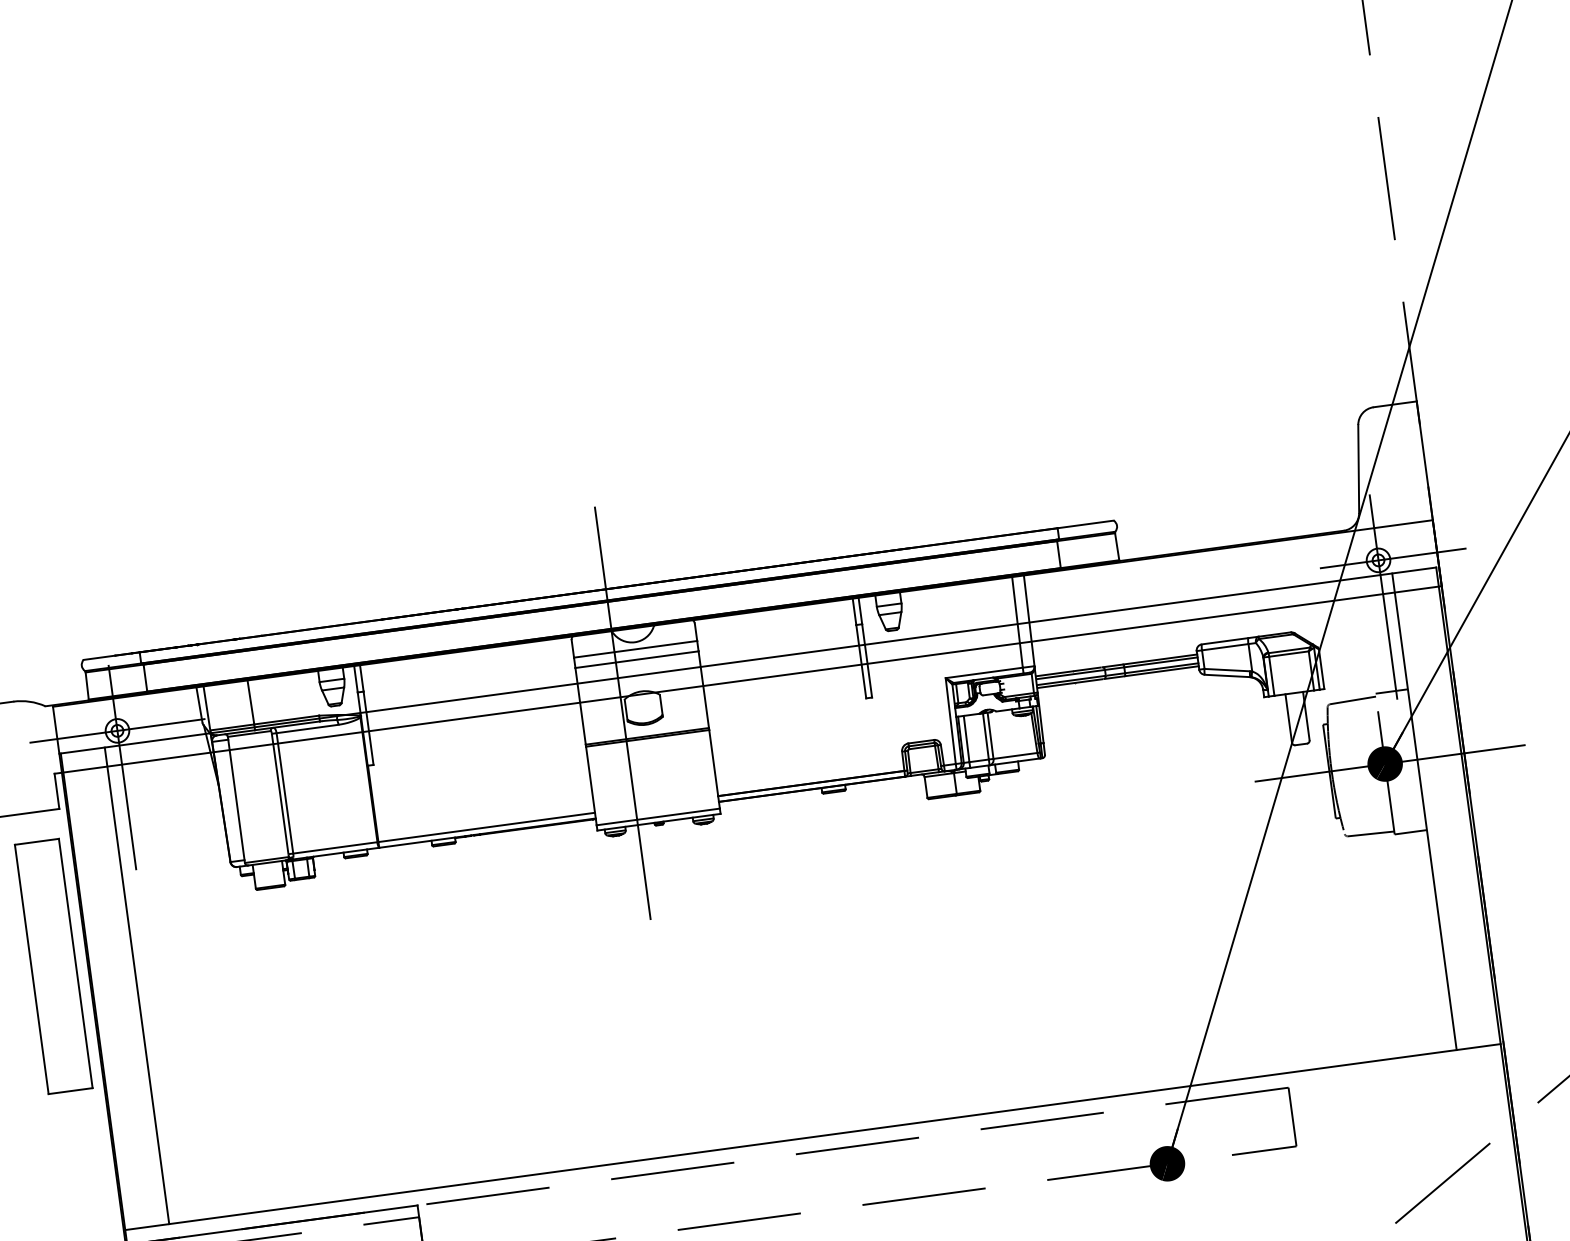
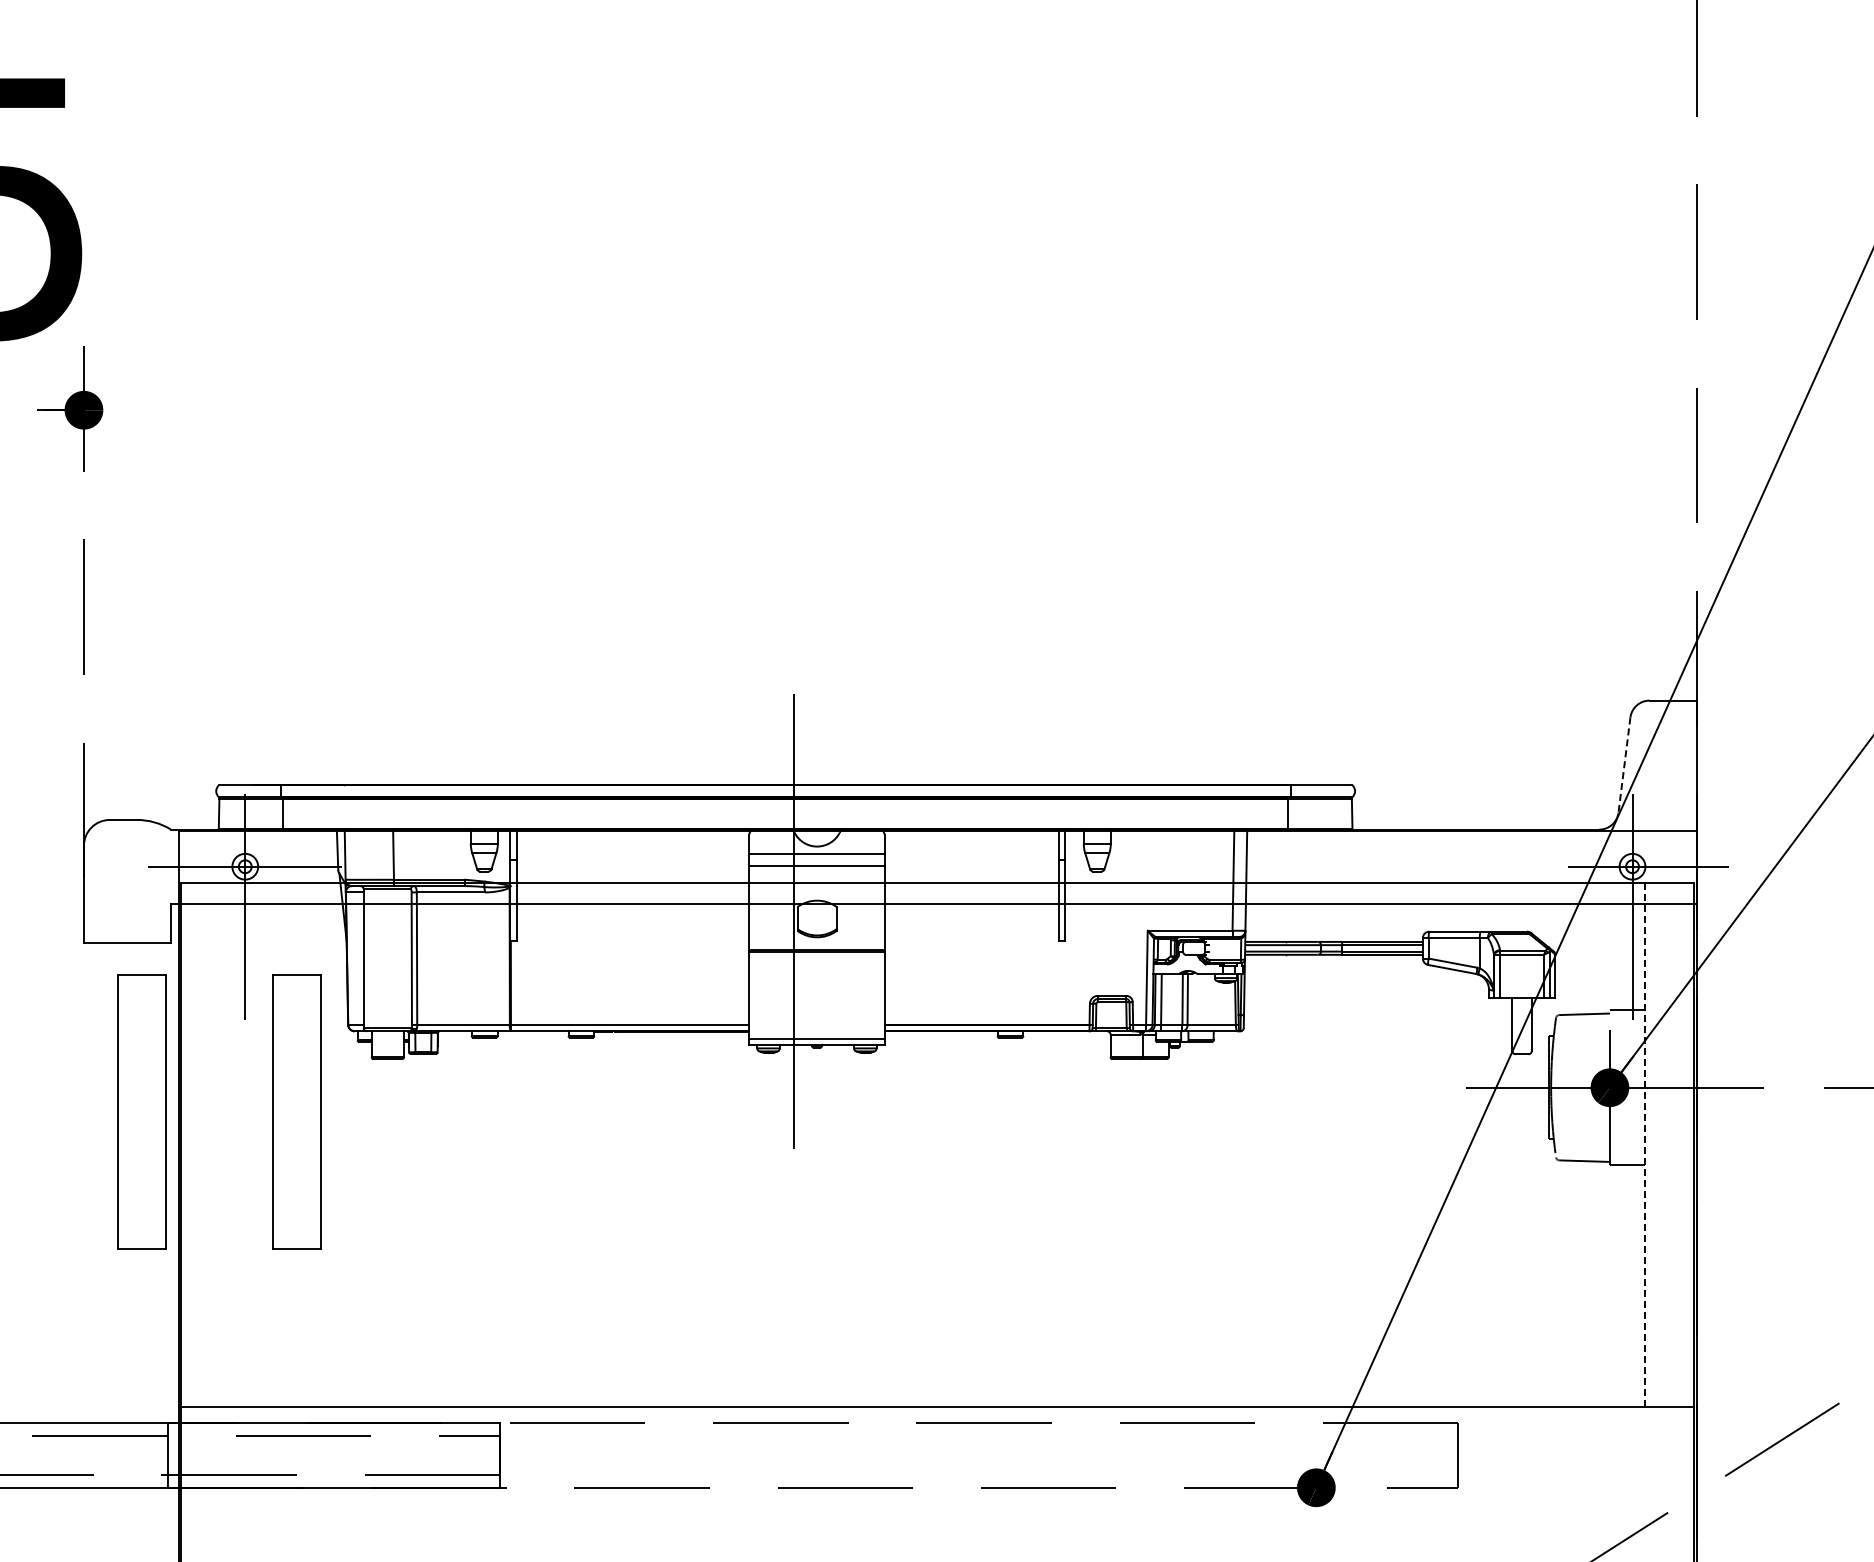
line: (1358, 469) -> (1624, 765), solid -> dashed
line: (1424, 812) -> (1645, 1145), solid -> dashed
part: (194, 947) -> (296, 1111), added
line: (137, 985) -> (229, 1144), removed

